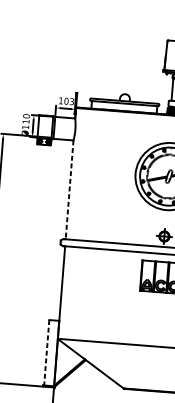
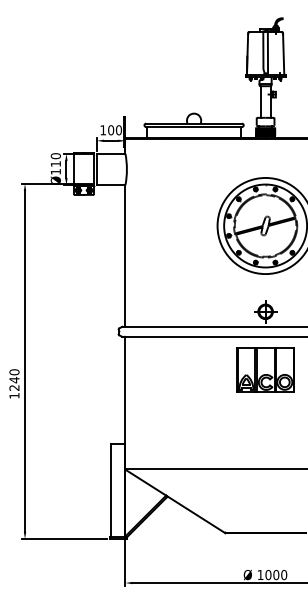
text: (71, 101) -> (118, 130), 103 -> 100
line: (69, 190) -> (125, 256), dashed -> solid
line: (46, 352) -> (111, 490), dashed -> solid

